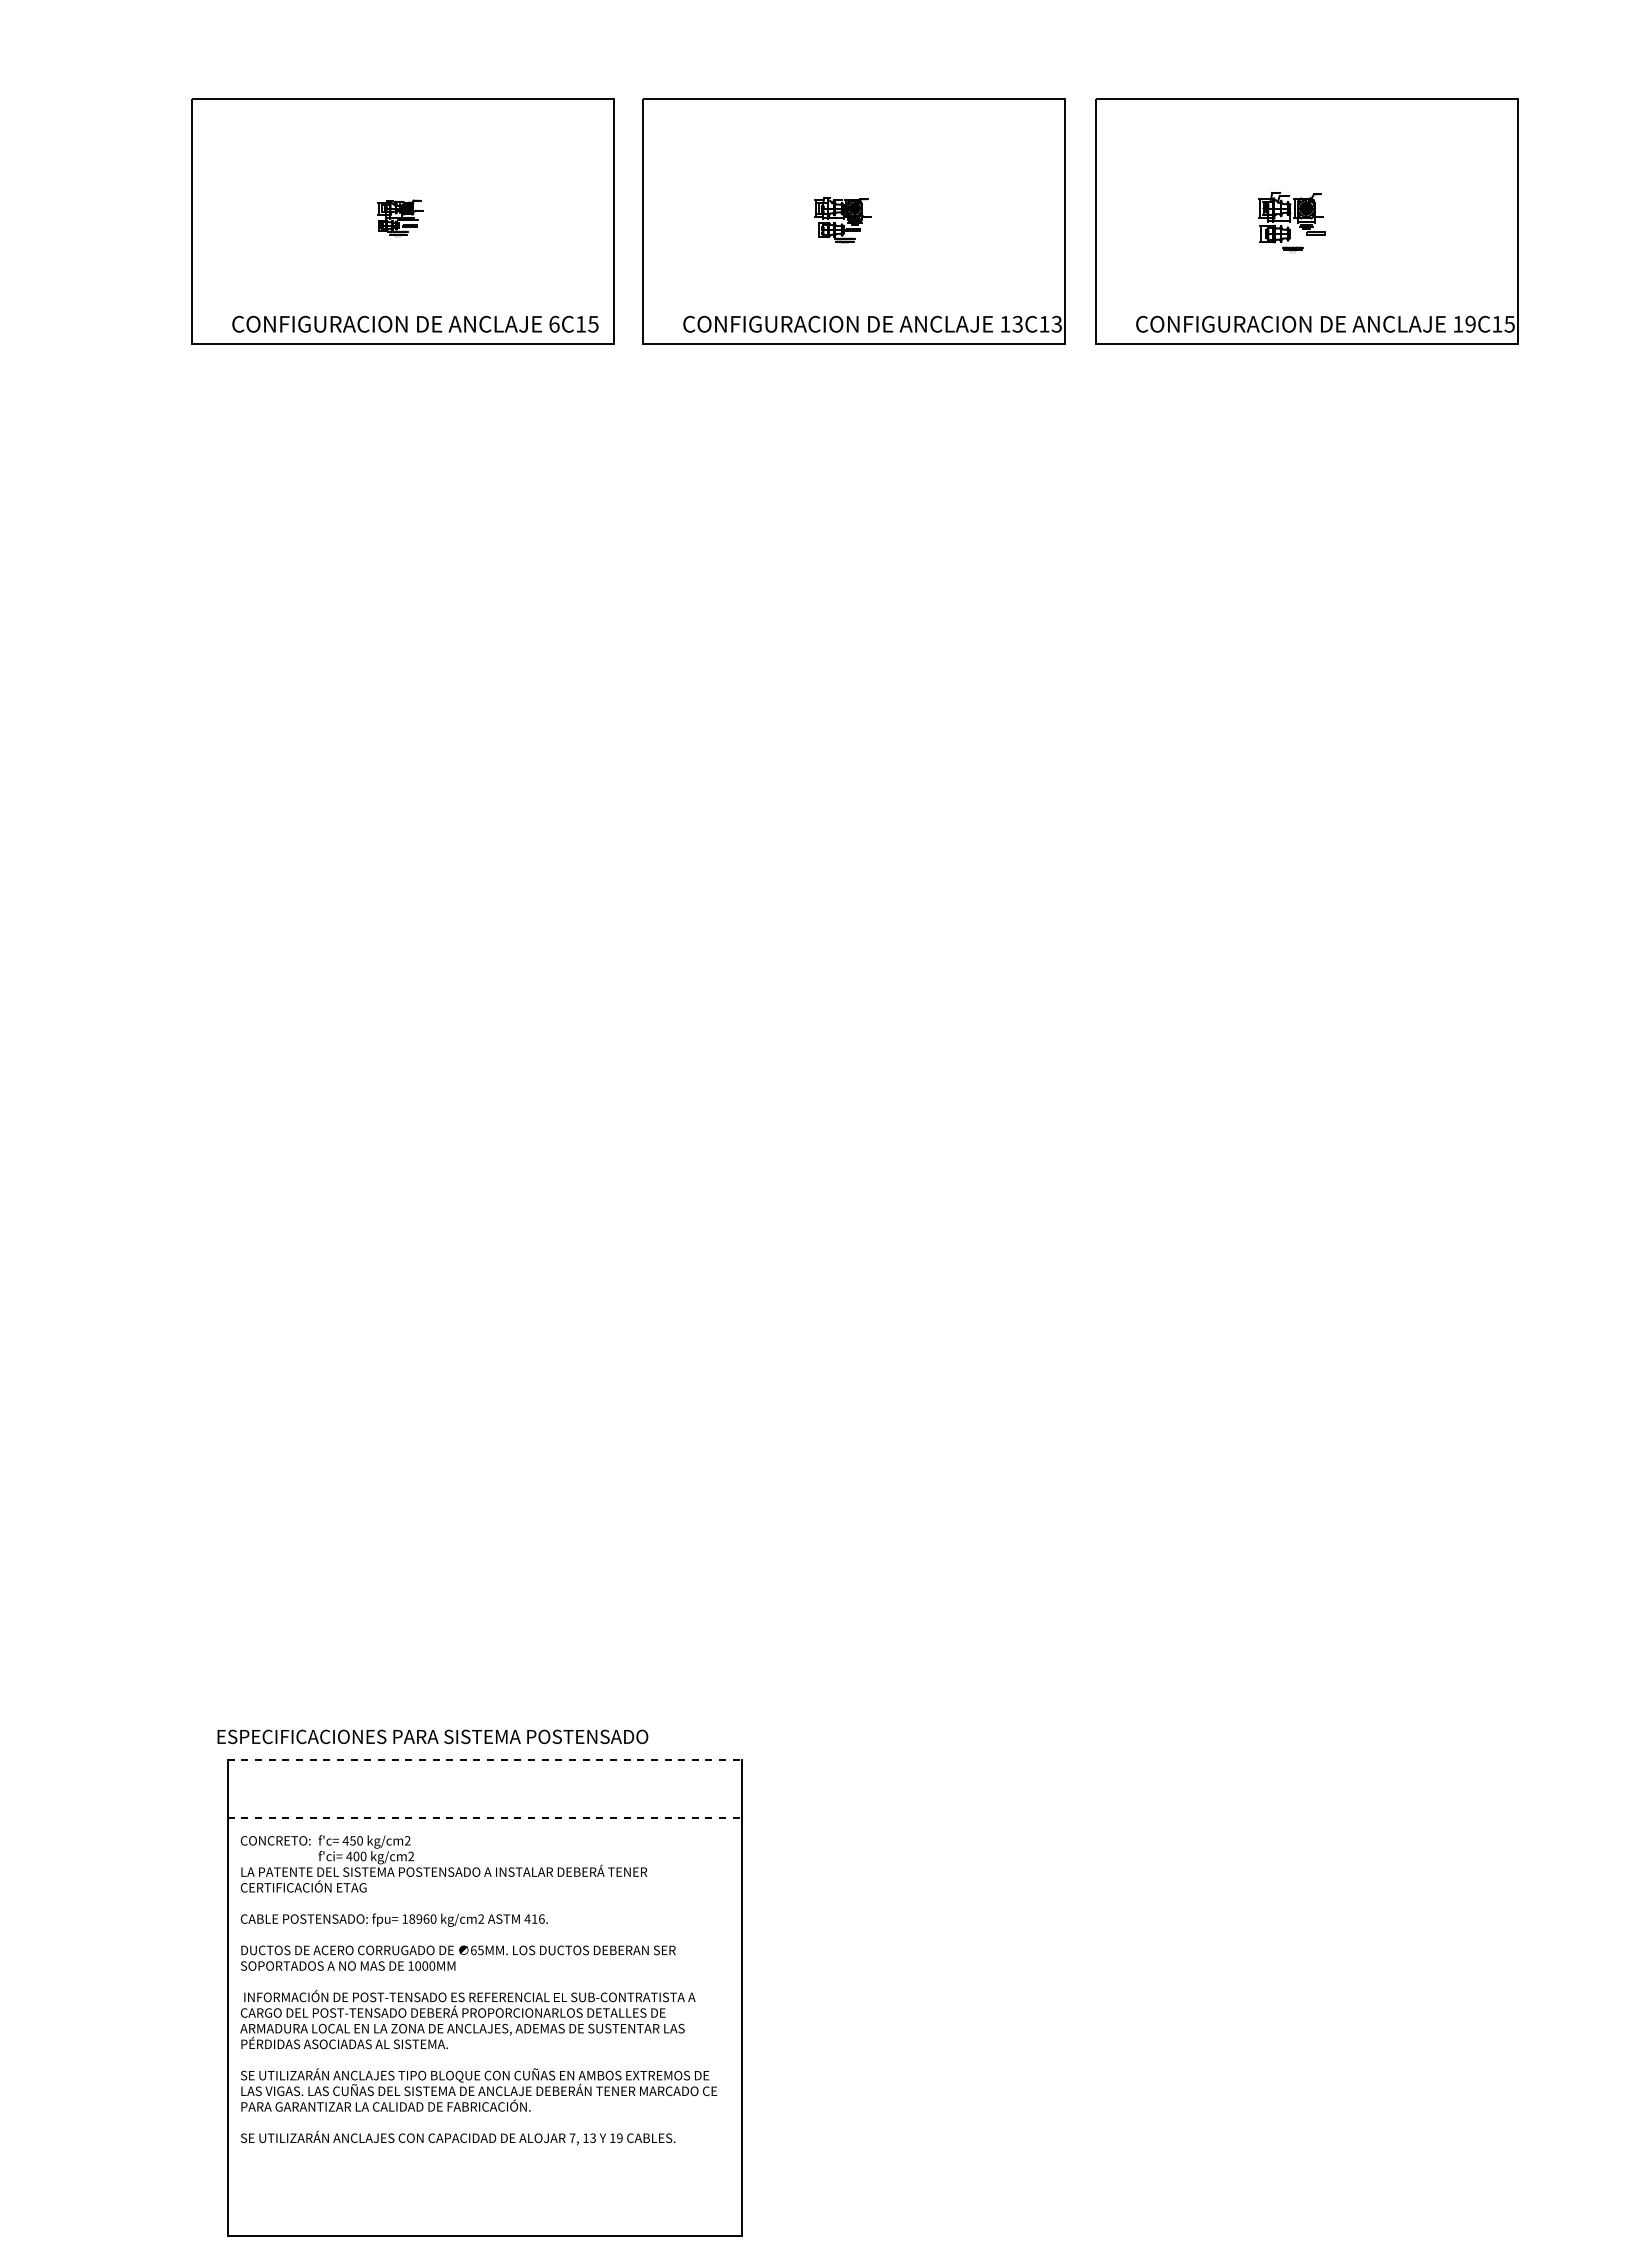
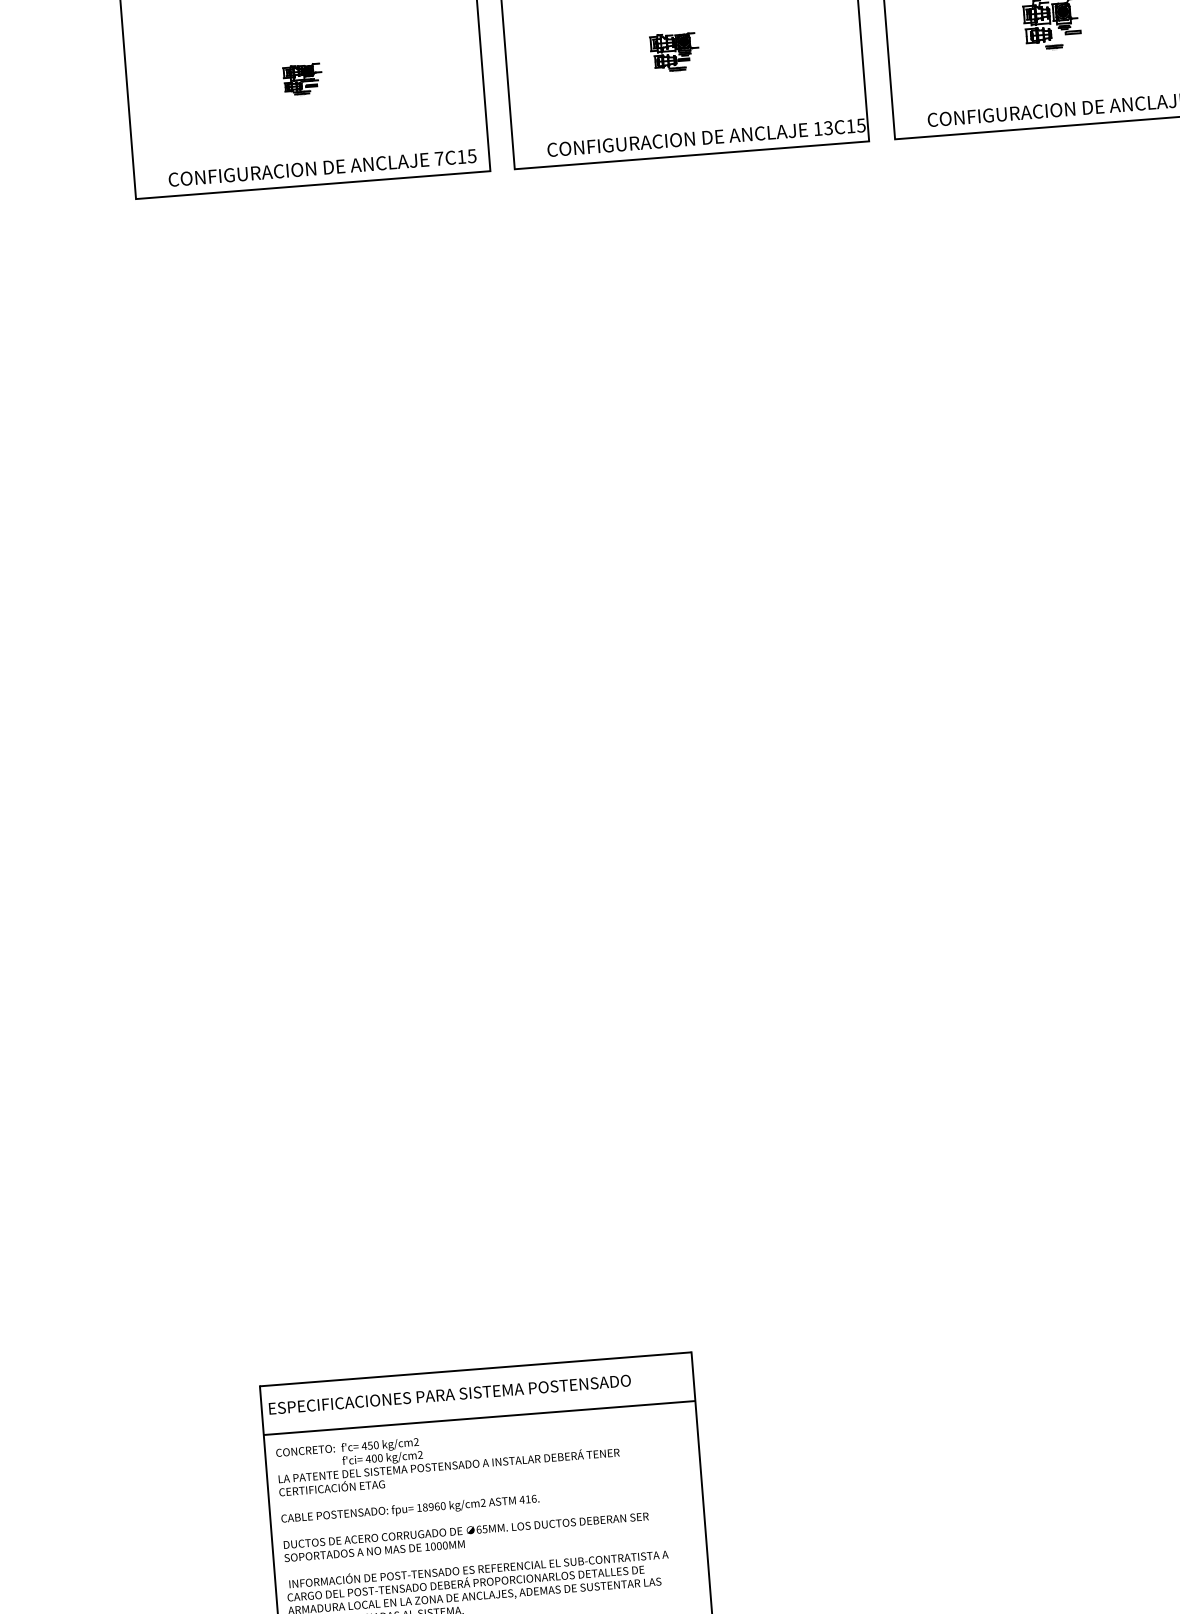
text: (554, 323) -> (439, 158), 6C15 -> 7C15
text: (1056, 323) -> (860, 124), 13C13 -> 13C15
text: (432, 1736) -> (449, 1394), moved
line: (484, 1760) -> (475, 1369), dashed -> solid
line: (484, 1818) -> (479, 1418), dashed -> solid

